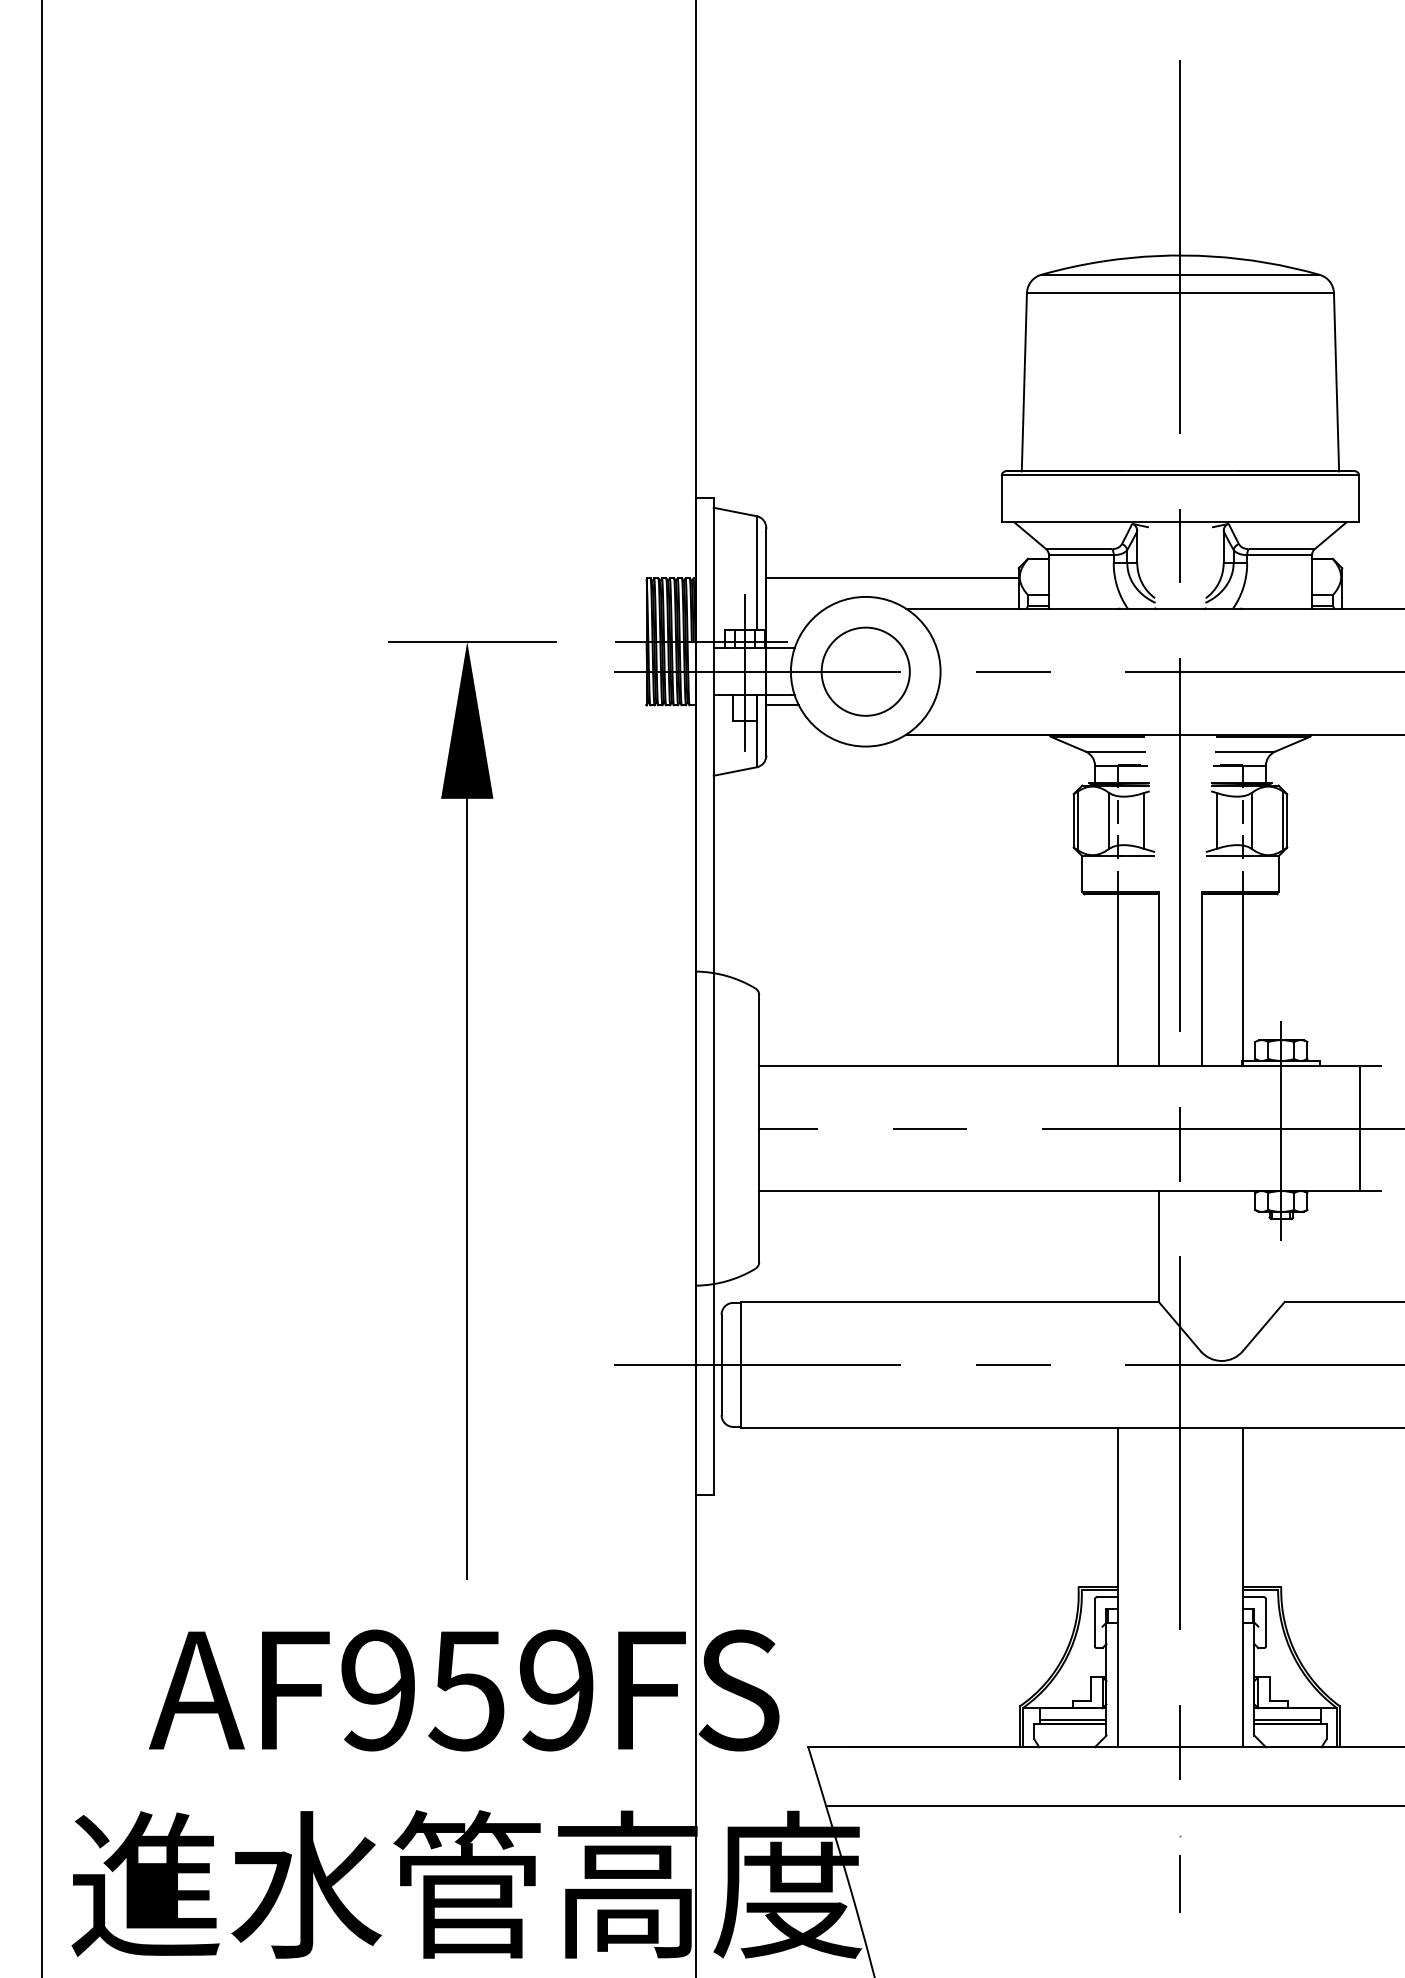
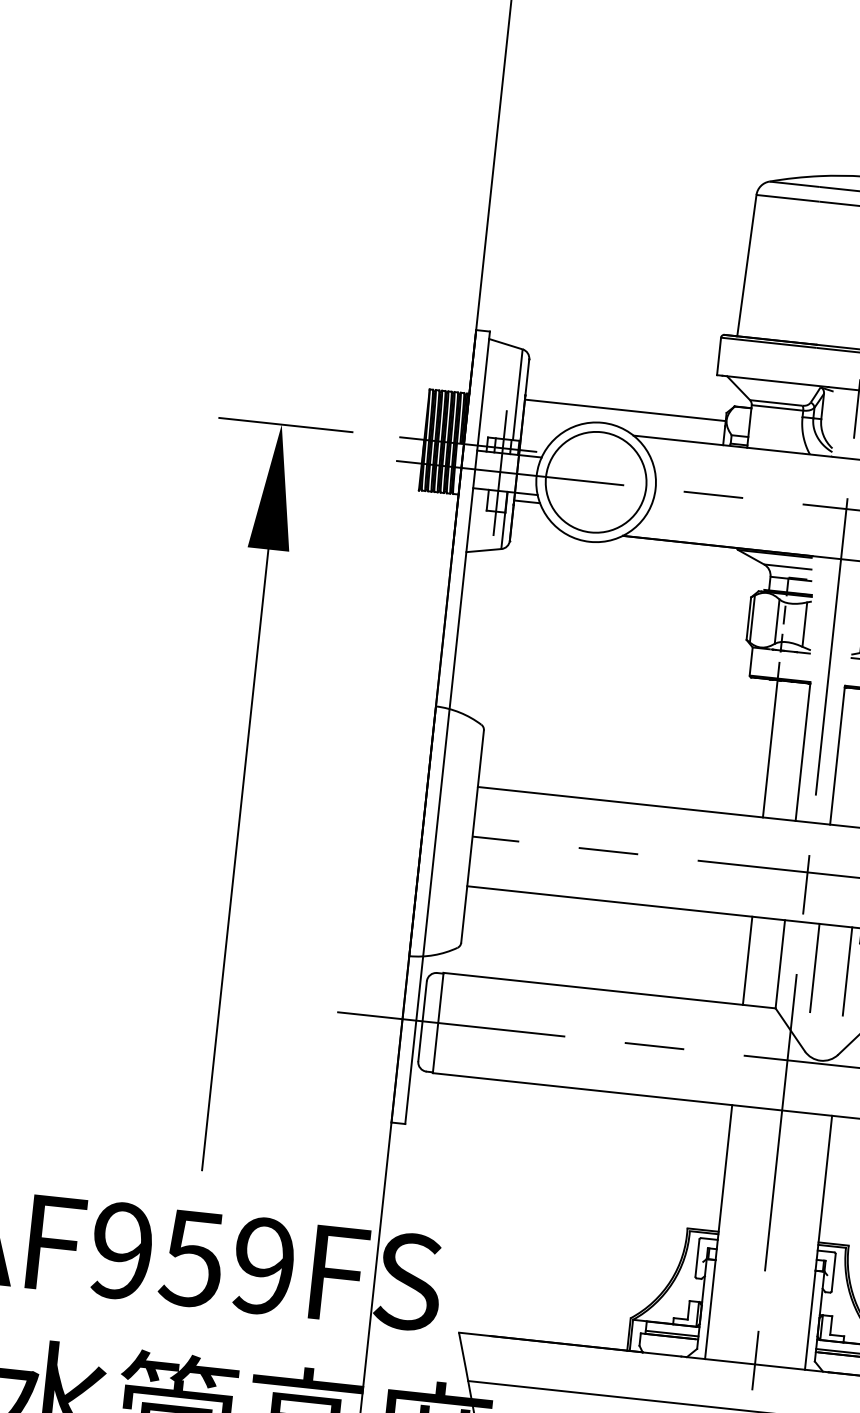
circle: (865, 671) -> (595, 482), size x1.43
line: (1117, 1246) -> (747, 960), added
line: (1202, 1246) -> (815, 968), added
line: (1243, 1246) -> (847, 971), added

